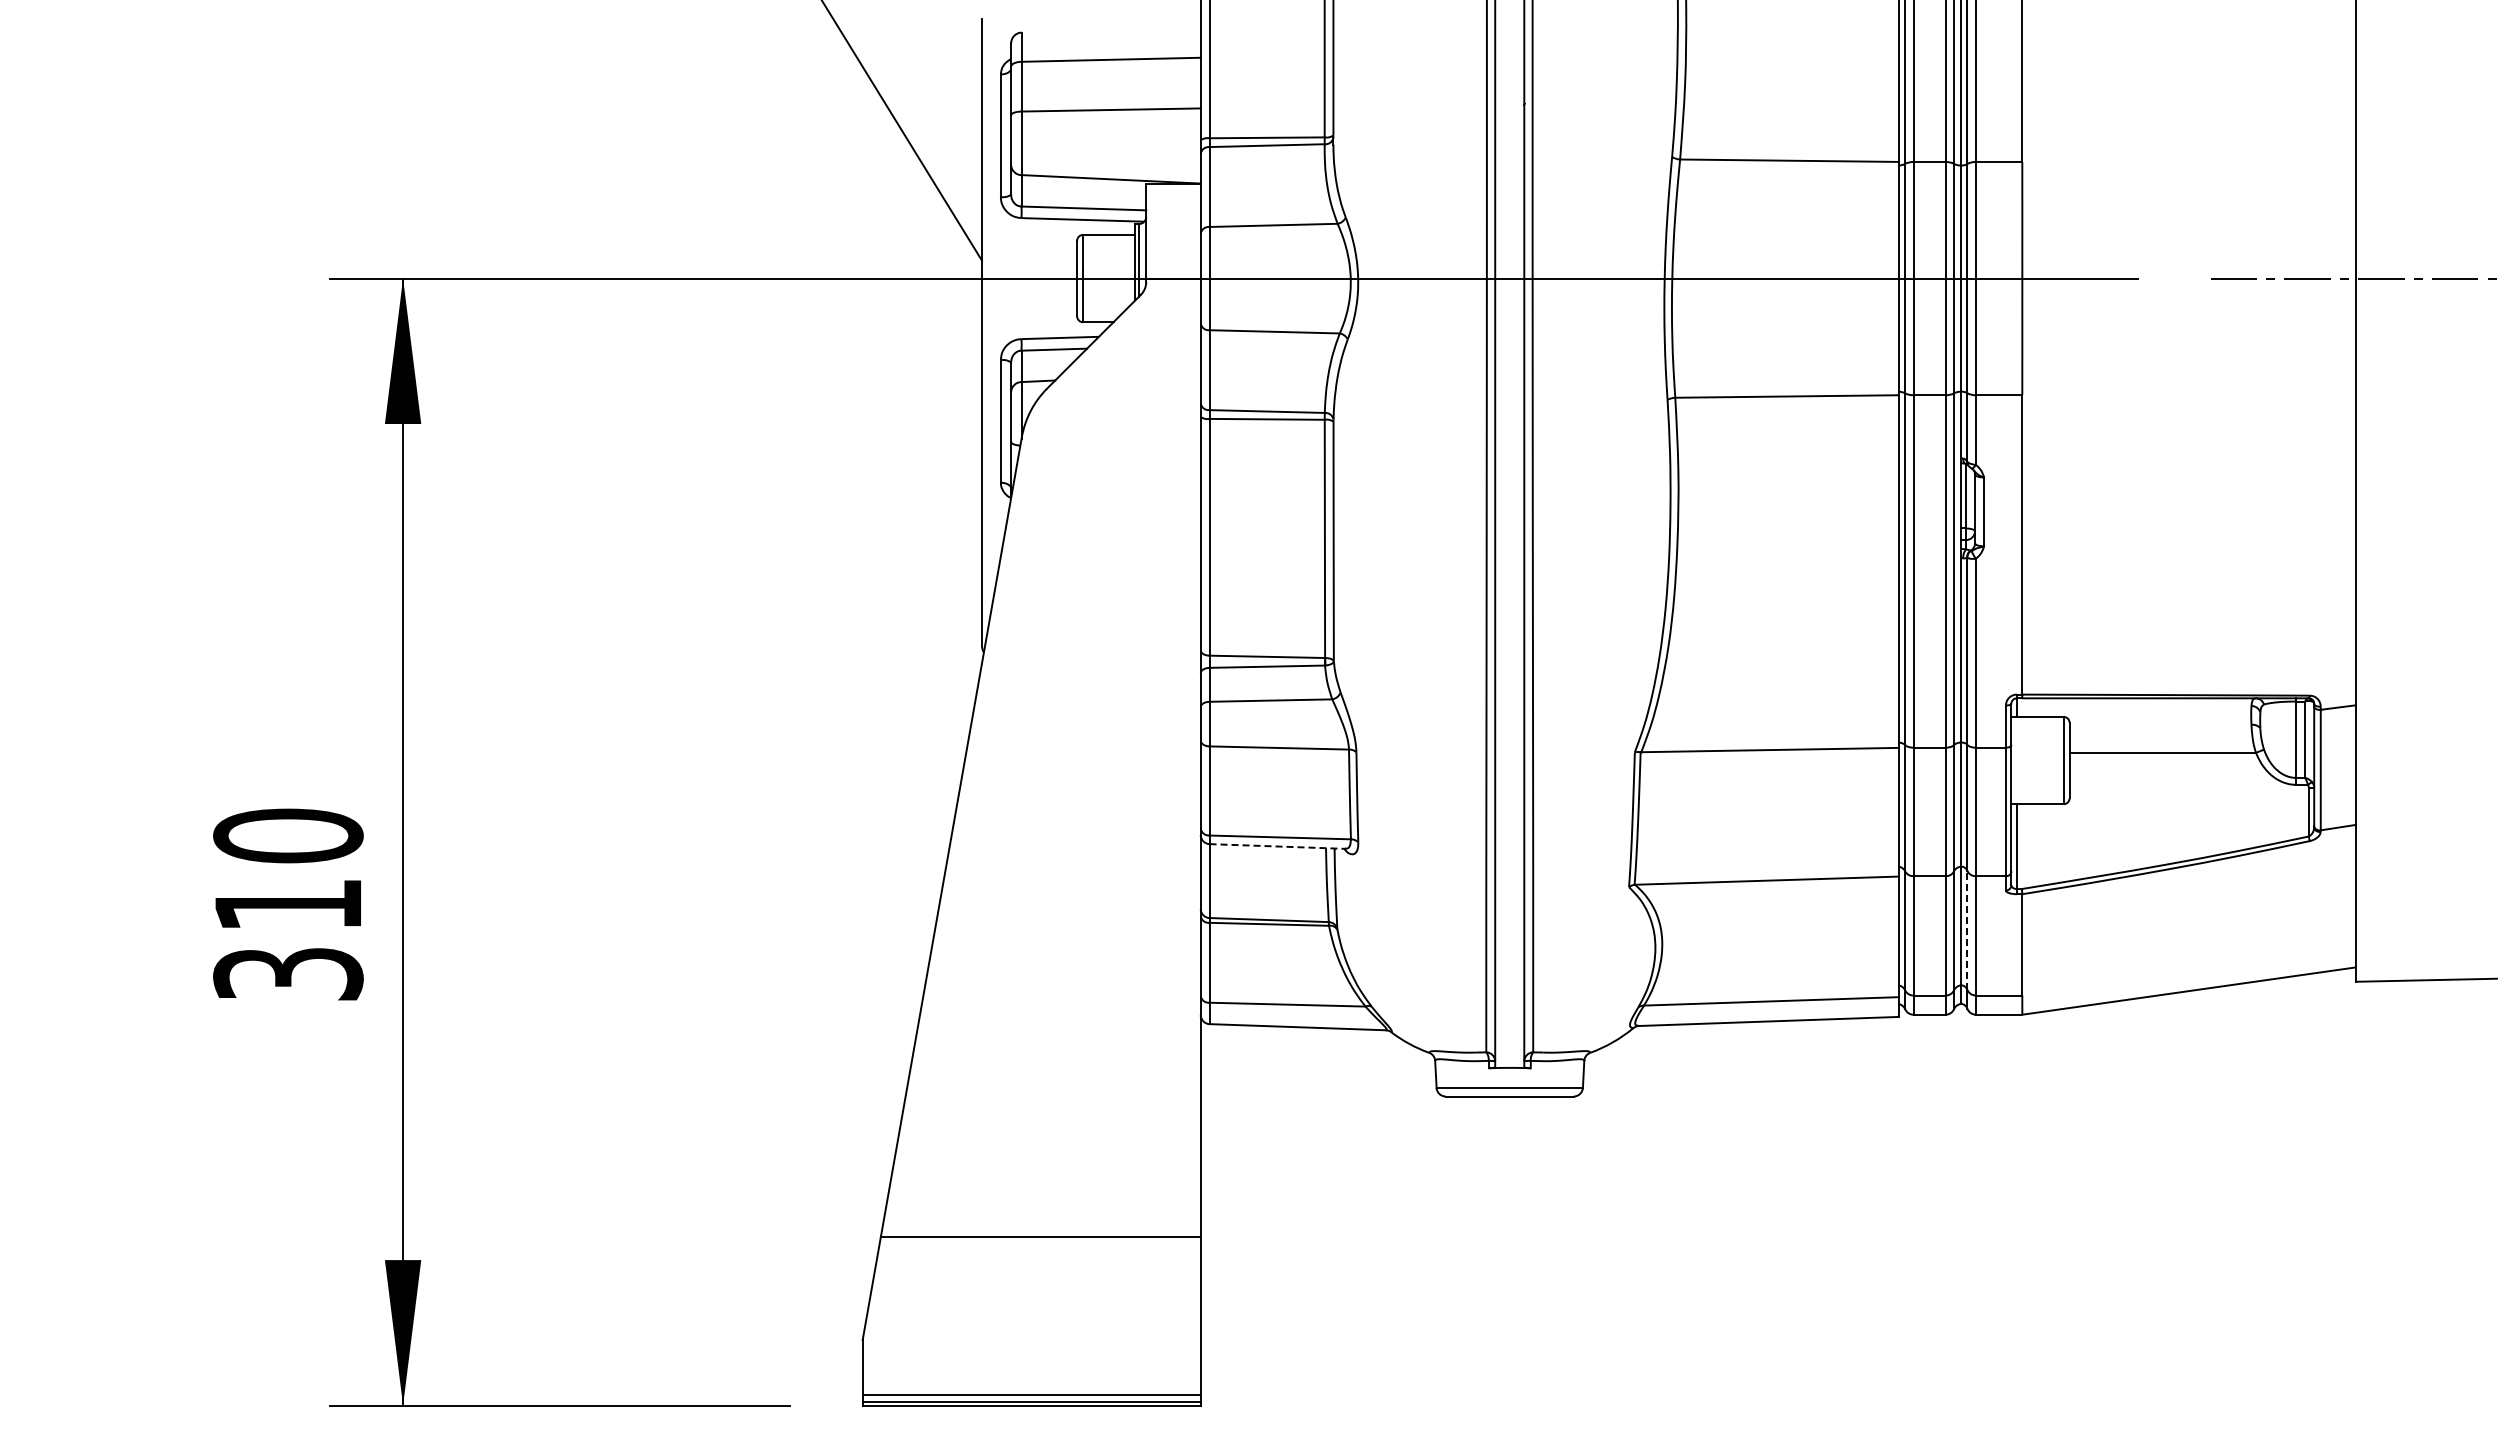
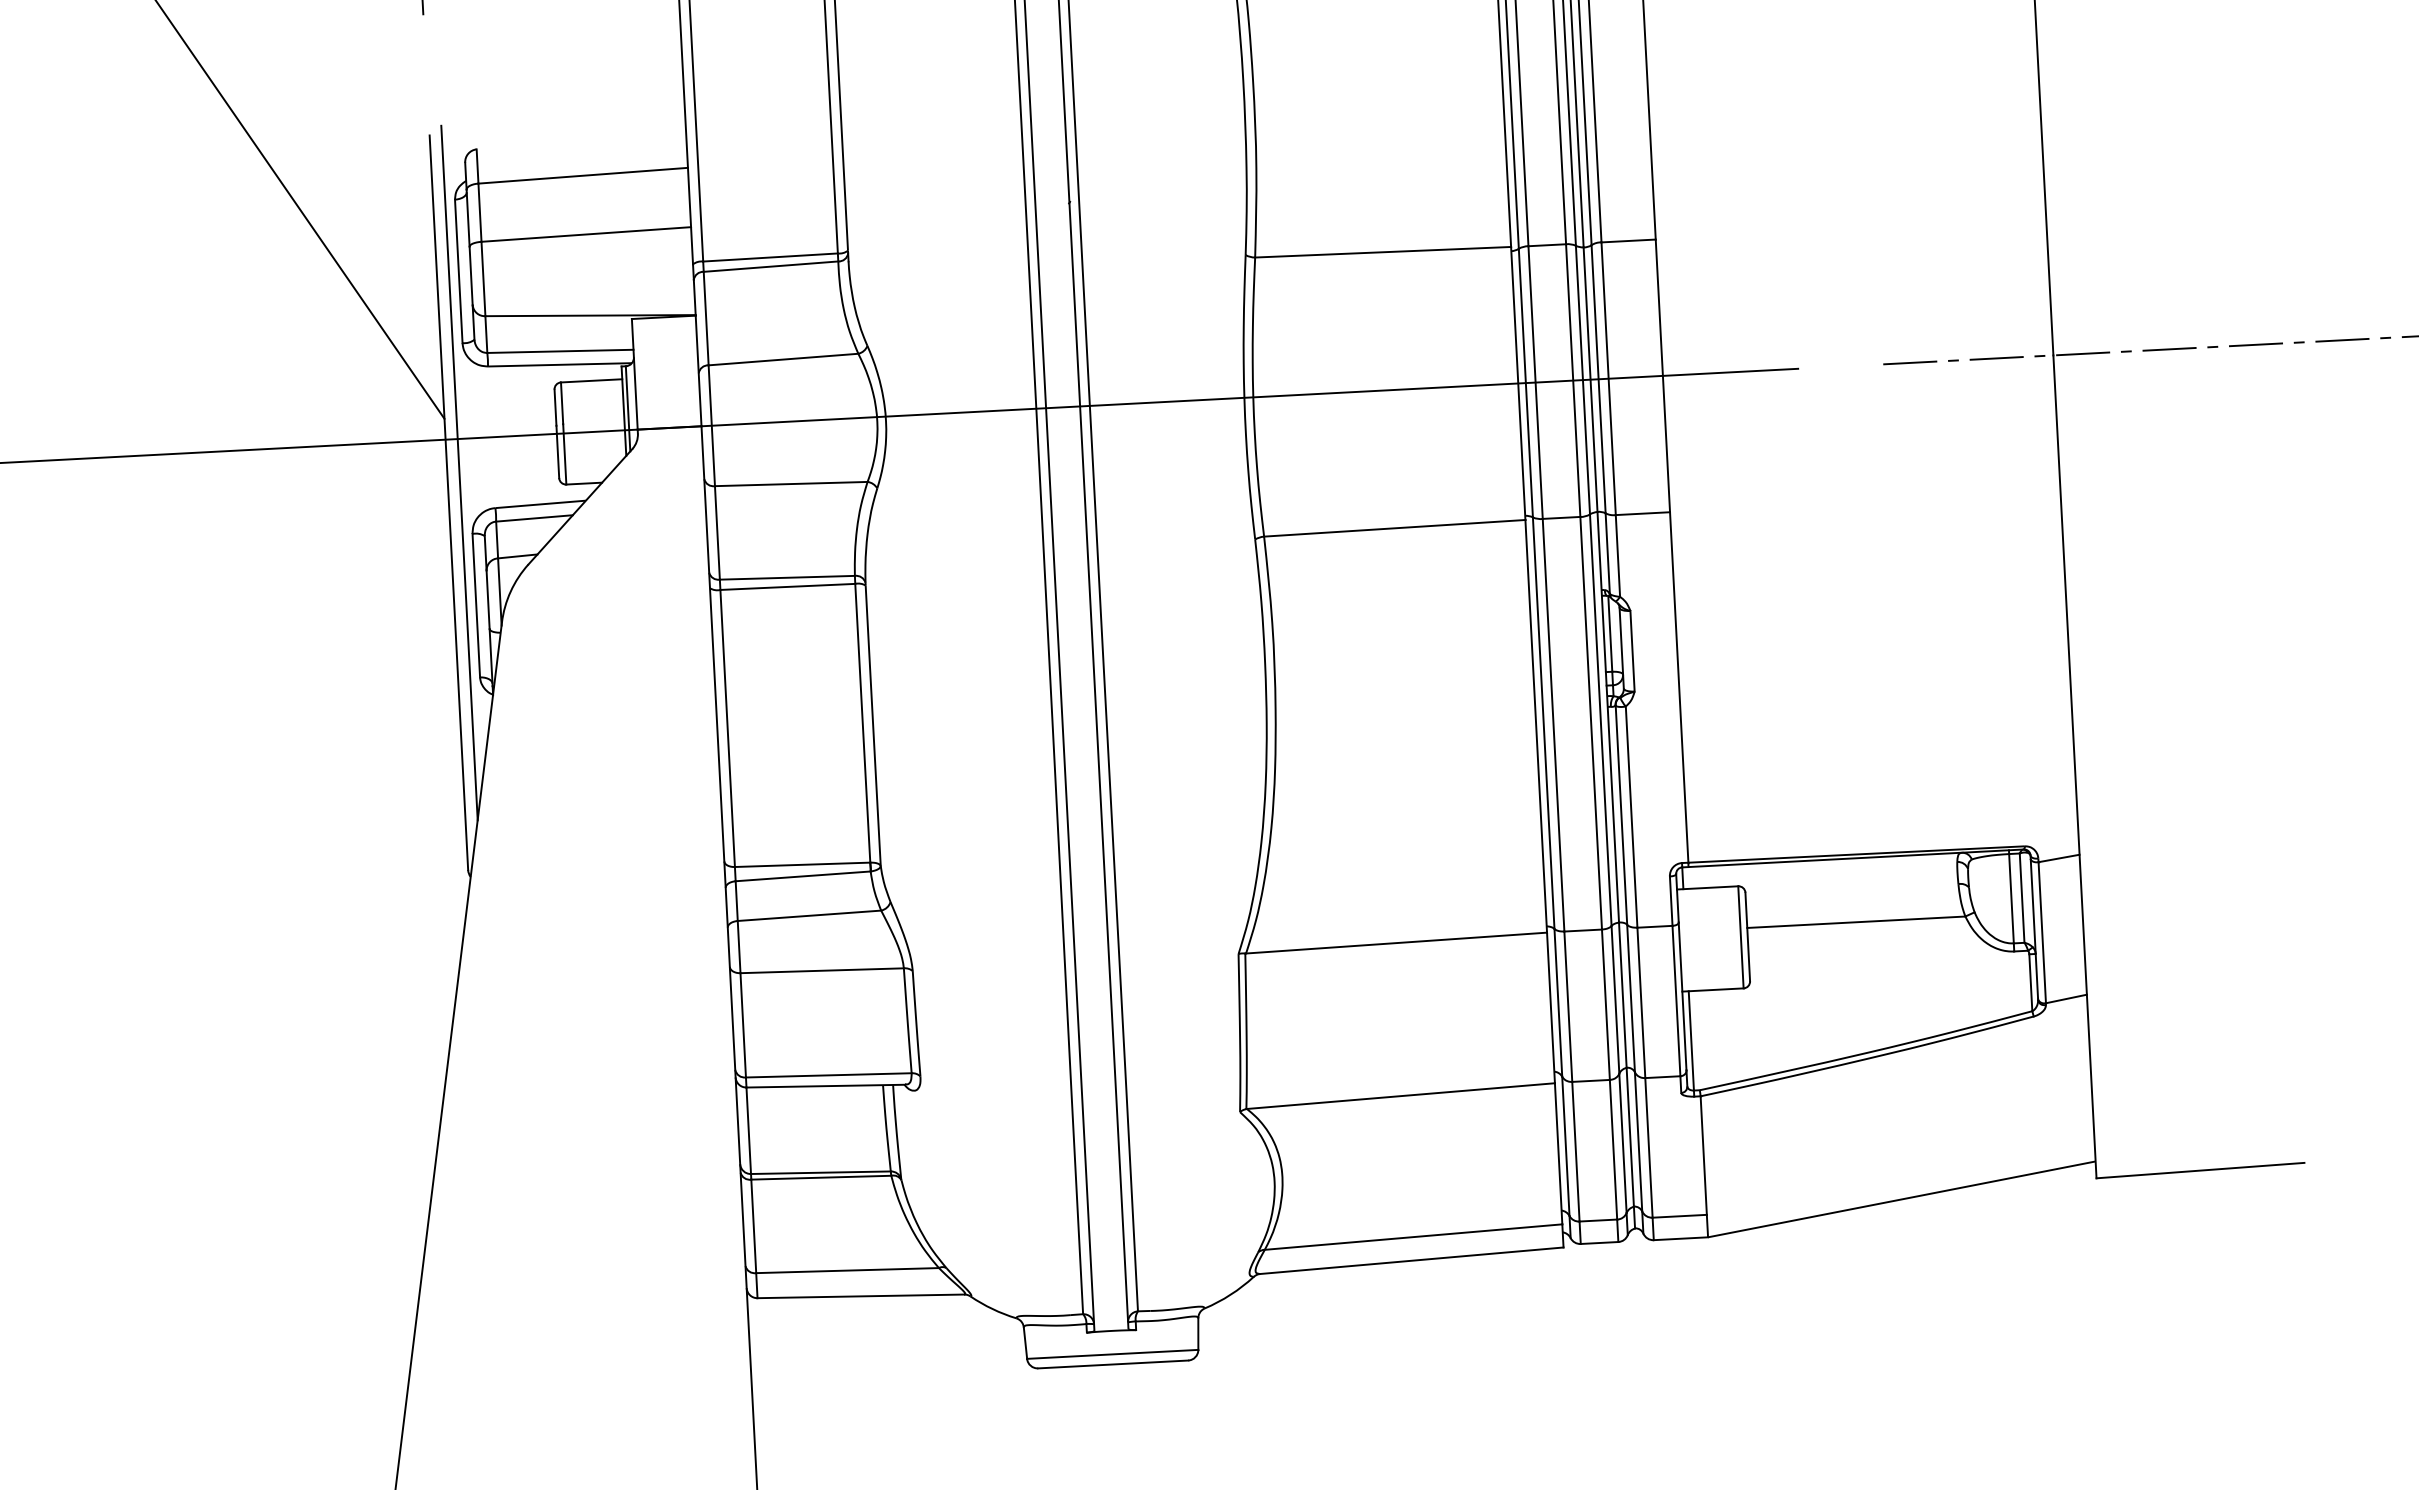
line: (992, 307) -> (459, 472), added
line: (1277, 846) -> (826, 1086), dashed -> solid
line: (1967, 929) -> (1638, 1140), dashed -> solid

